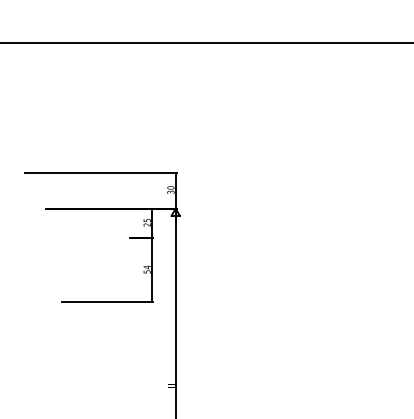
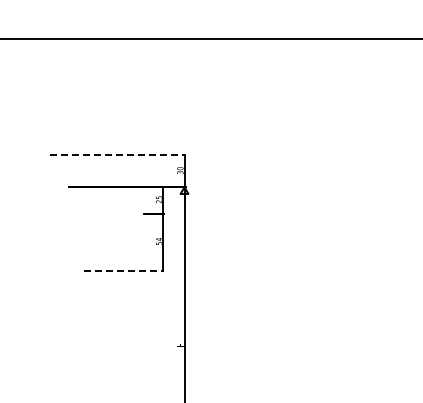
line: (100, 173) -> (117, 155), solid -> dashed
line: (108, 302) -> (124, 270), solid -> dashed

